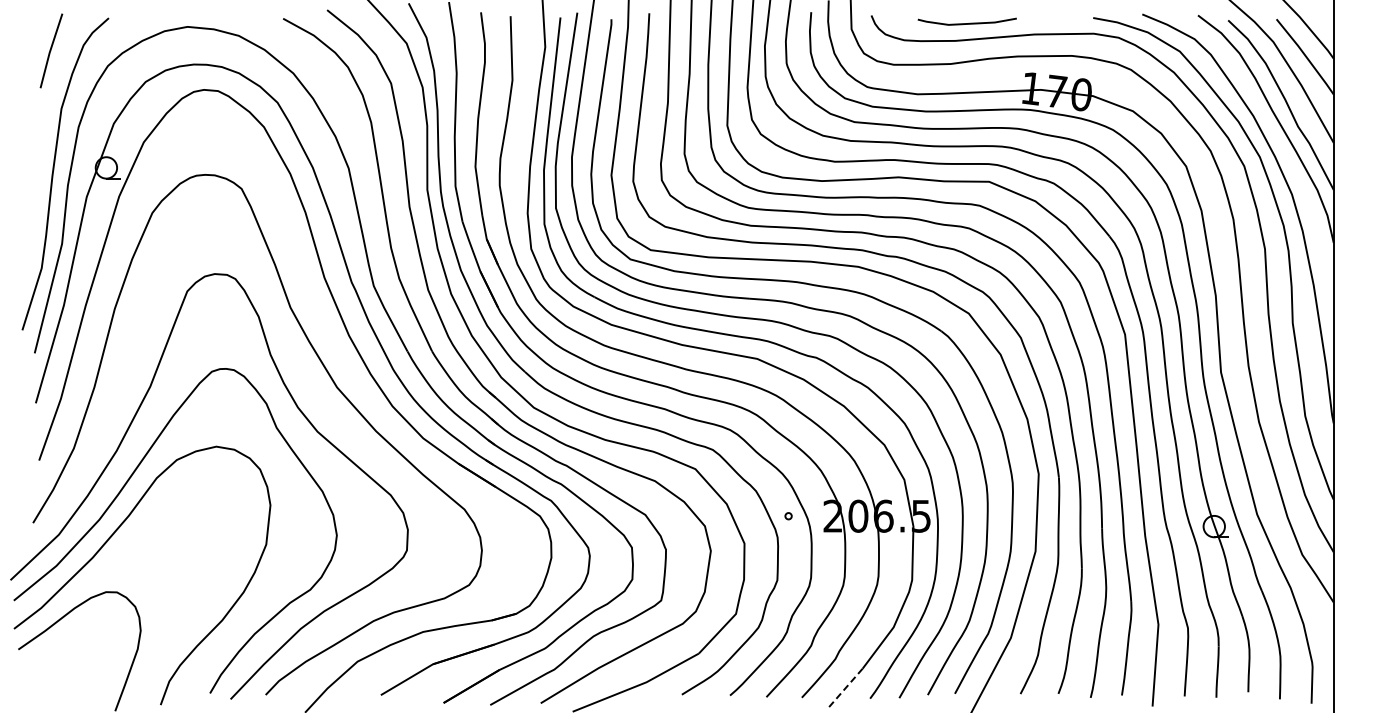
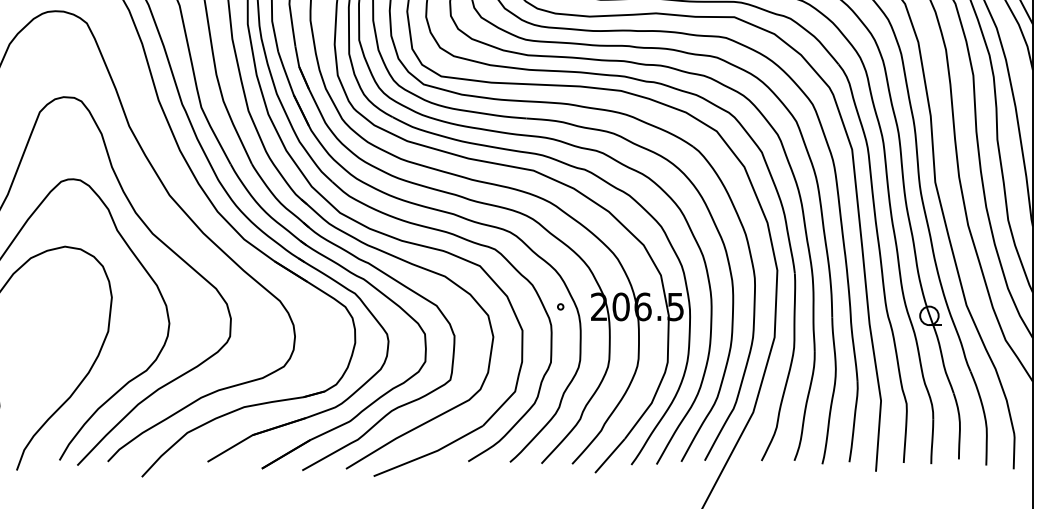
line: (845, 688) -> (609, 456), dashed -> solid

